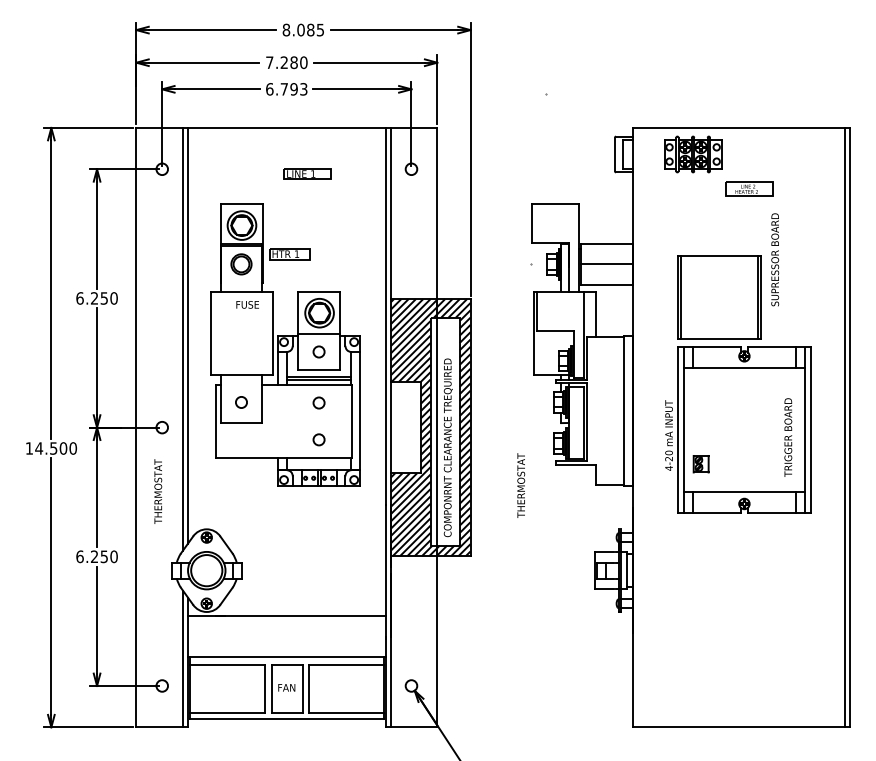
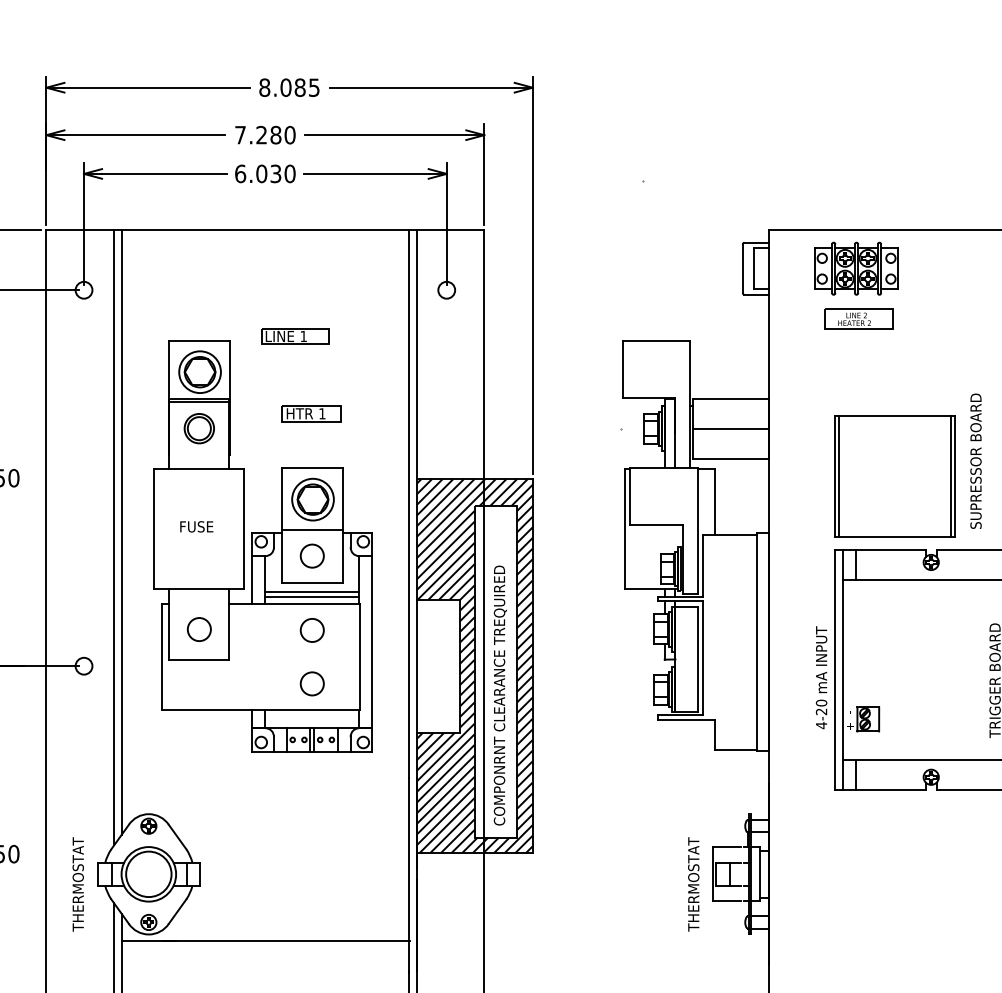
text: (293, 89) -> (275, 174), 6.793 -> 6.030
part: (307, 173) -> (295, 335), moved
part: (749, 188) -> (858, 318), moved
part: (289, 254) -> (311, 414), moved
text: (775, 259) -> (976, 460), moved
text: (247, 304) -> (196, 526), moved
circle: (318, 351) -> (311, 555), size x1.43
circle: (241, 402) -> (199, 629), size x1.43
circle: (318, 402) -> (311, 629), size x1.43
circle: (318, 439) -> (311, 683), size x1.43
text: (521, 485) -> (694, 884), moved
text: (158, 491) -> (78, 884), moved

